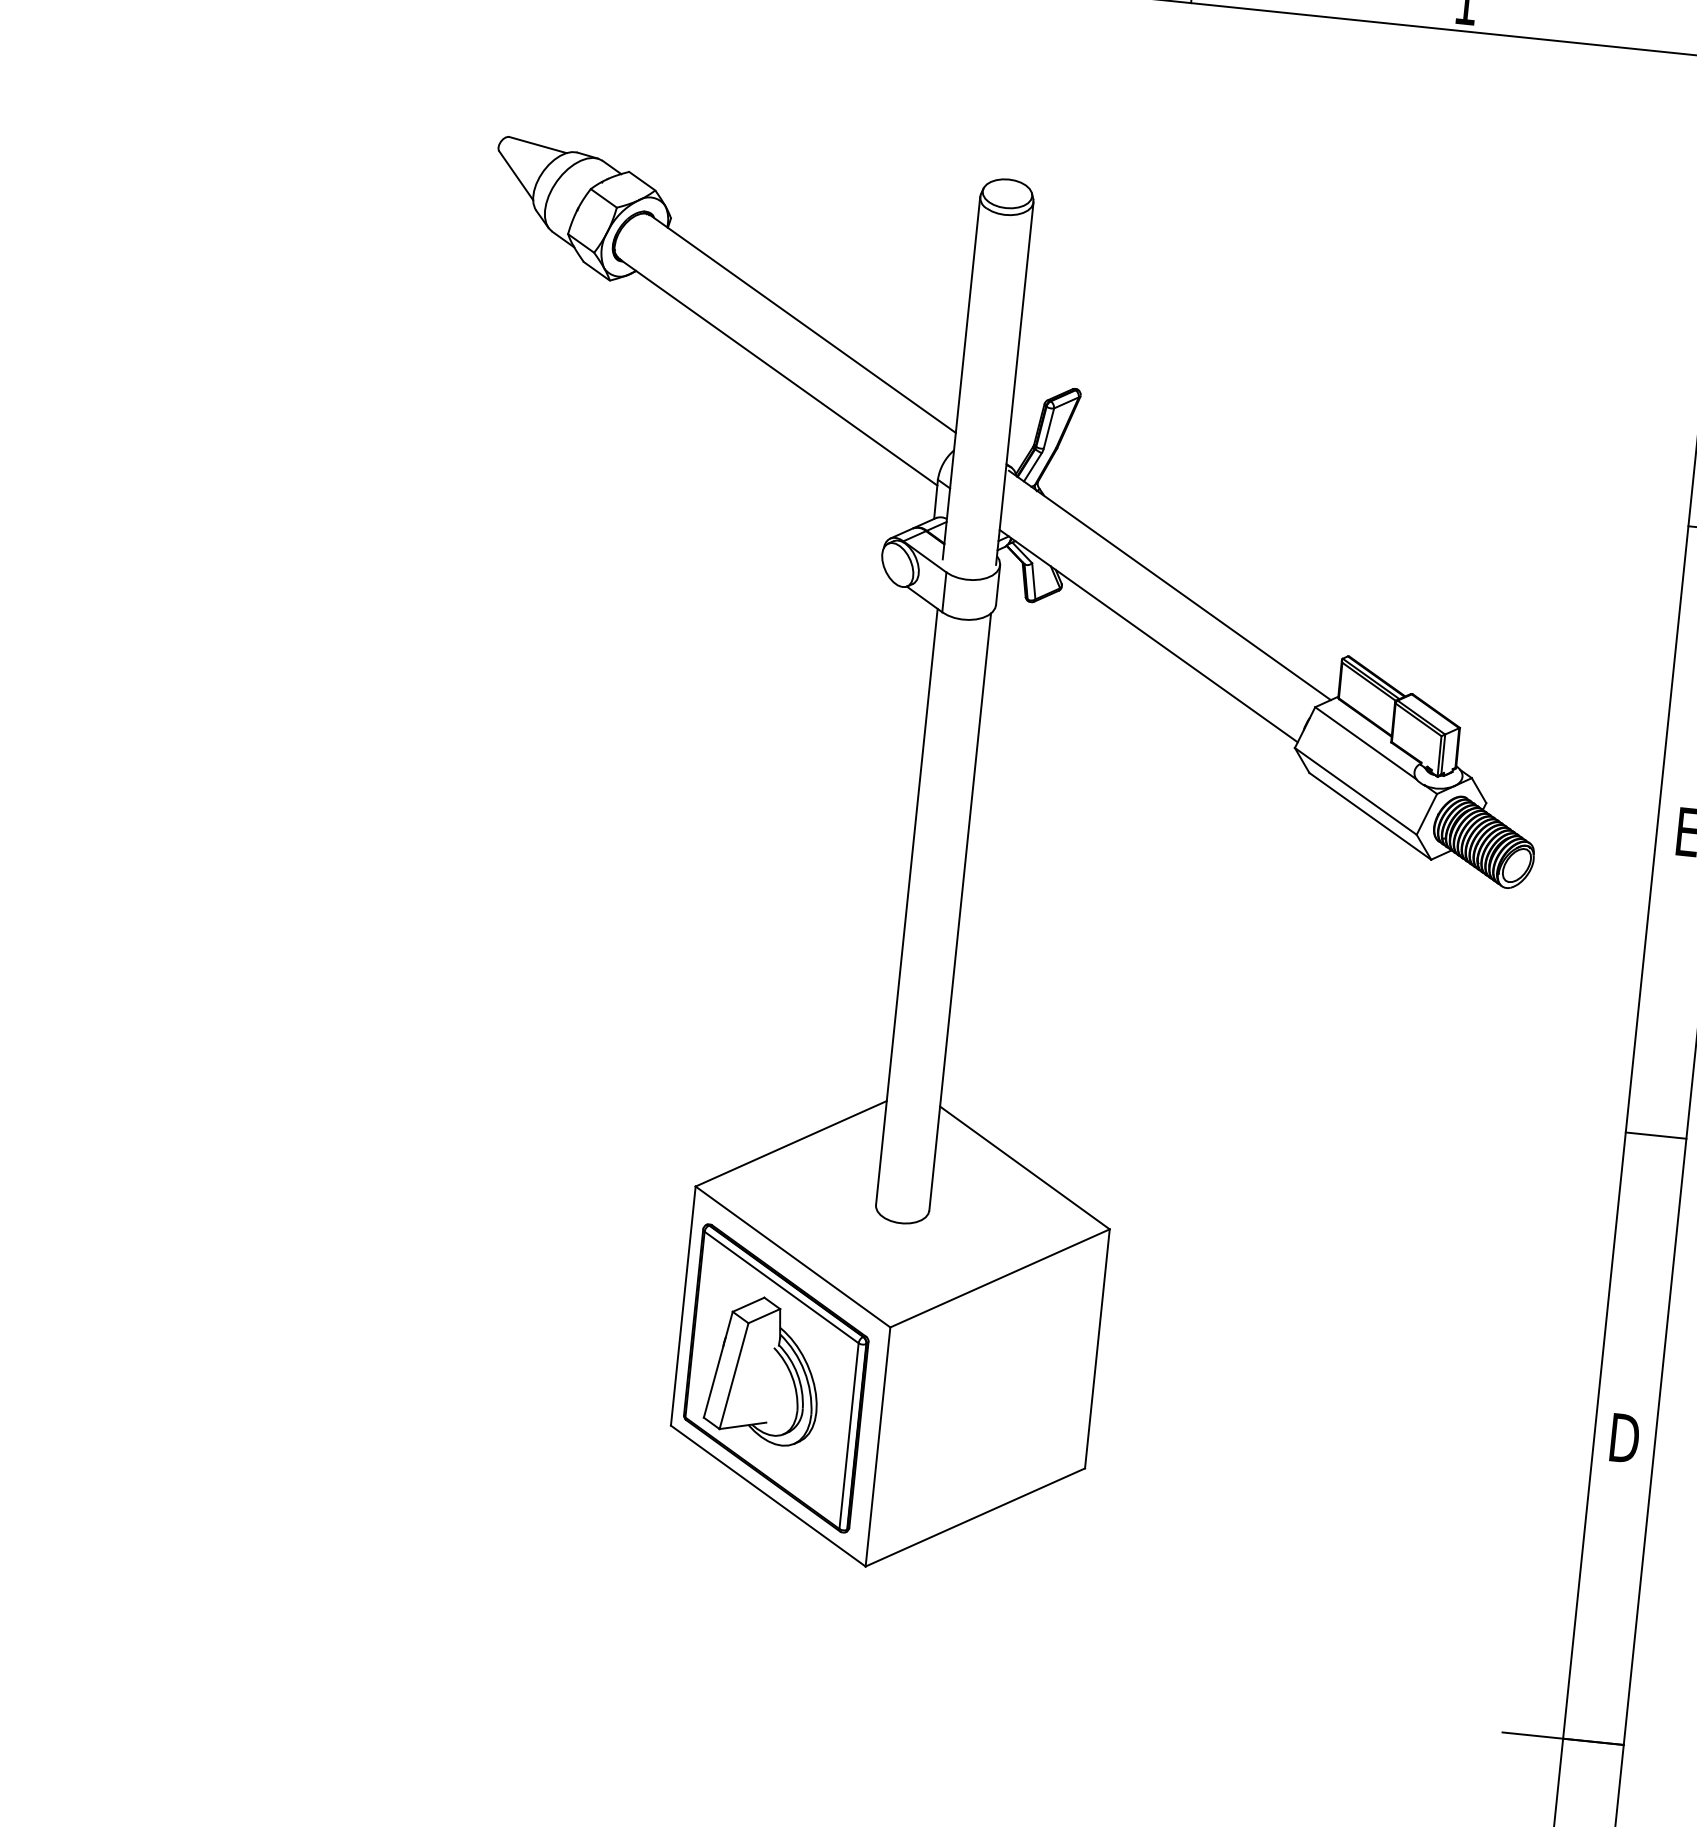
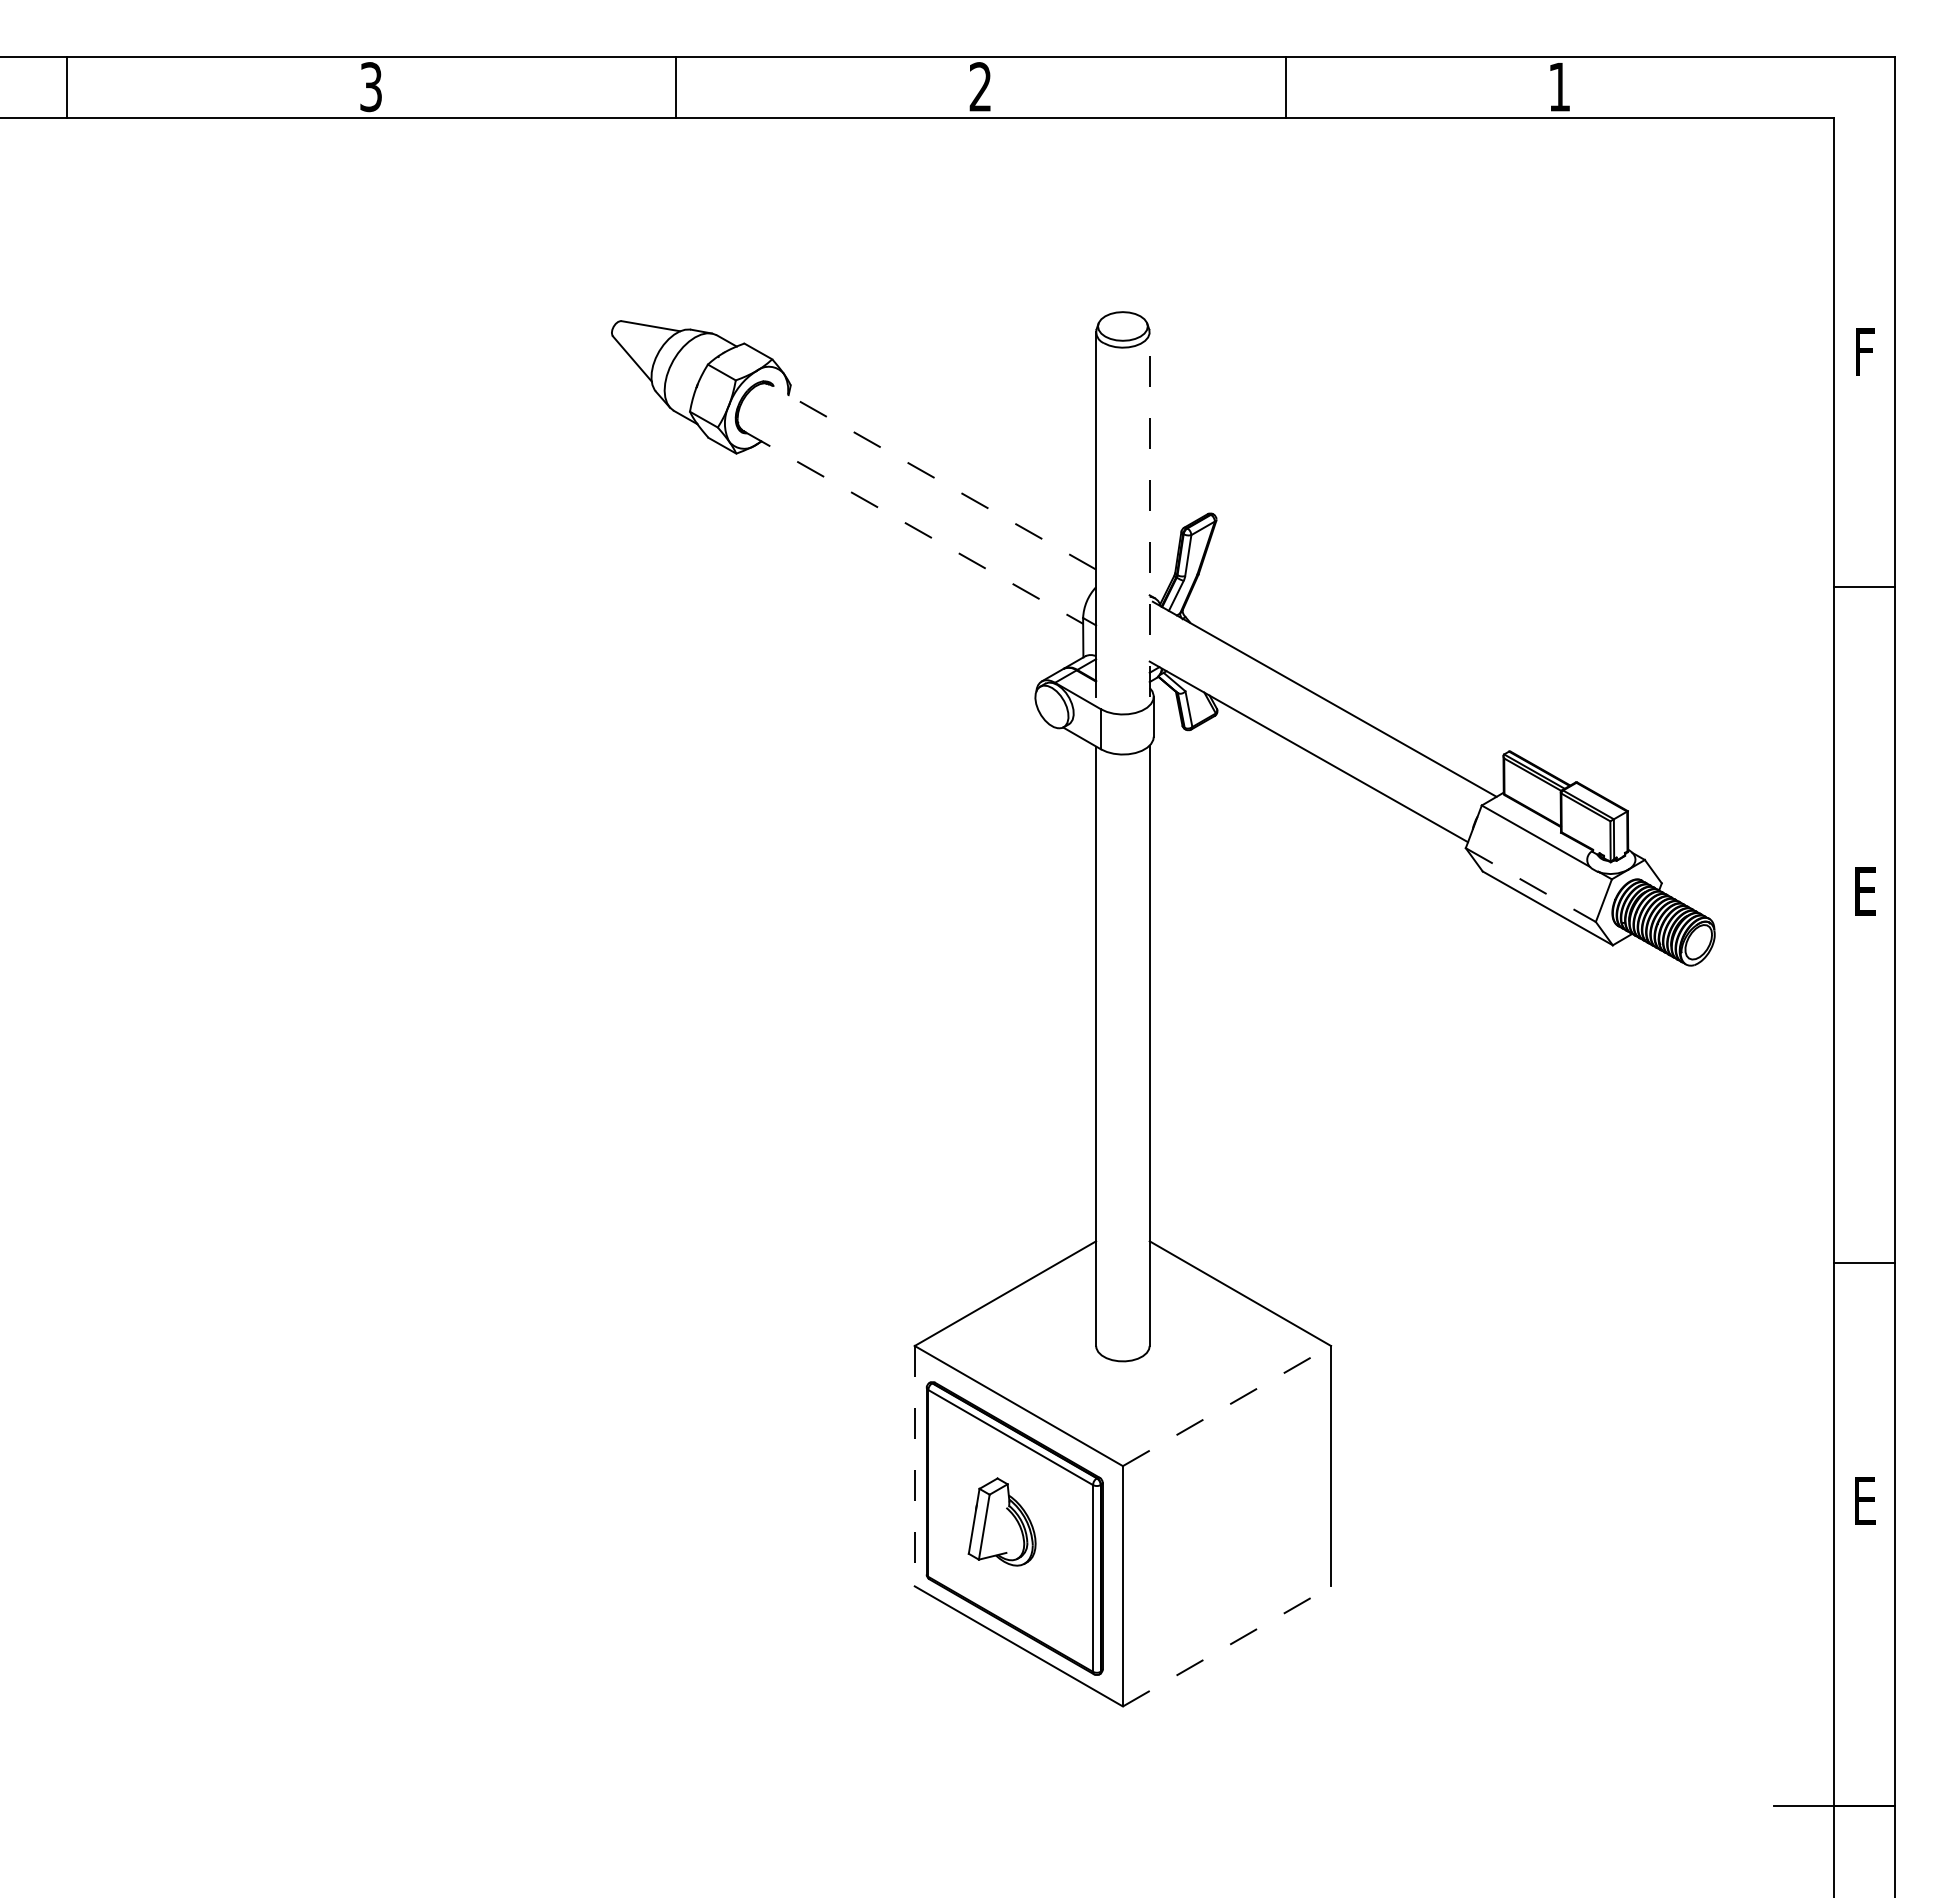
line: (802, 324) -> (932, 477), solid -> dashed
line: (778, 372) -> (913, 527), solid -> dashed
line: (1014, 382) -> (1149, 513), solid -> dashed
line: (1355, 791) -> (1530, 885), solid -> dashed
line: (1655, 1135) -> (1864, 1262), moved
line: (1000, 1277) -> (1227, 1405), solid -> dashed
line: (682, 1306) -> (914, 1466), solid -> dashed
part: (763, 1370) -> (1001, 1521), size x0.6
text: (1624, 1437) -> (1864, 1500), D -> E
line: (975, 1517) -> (1227, 1646), solid -> dashed

